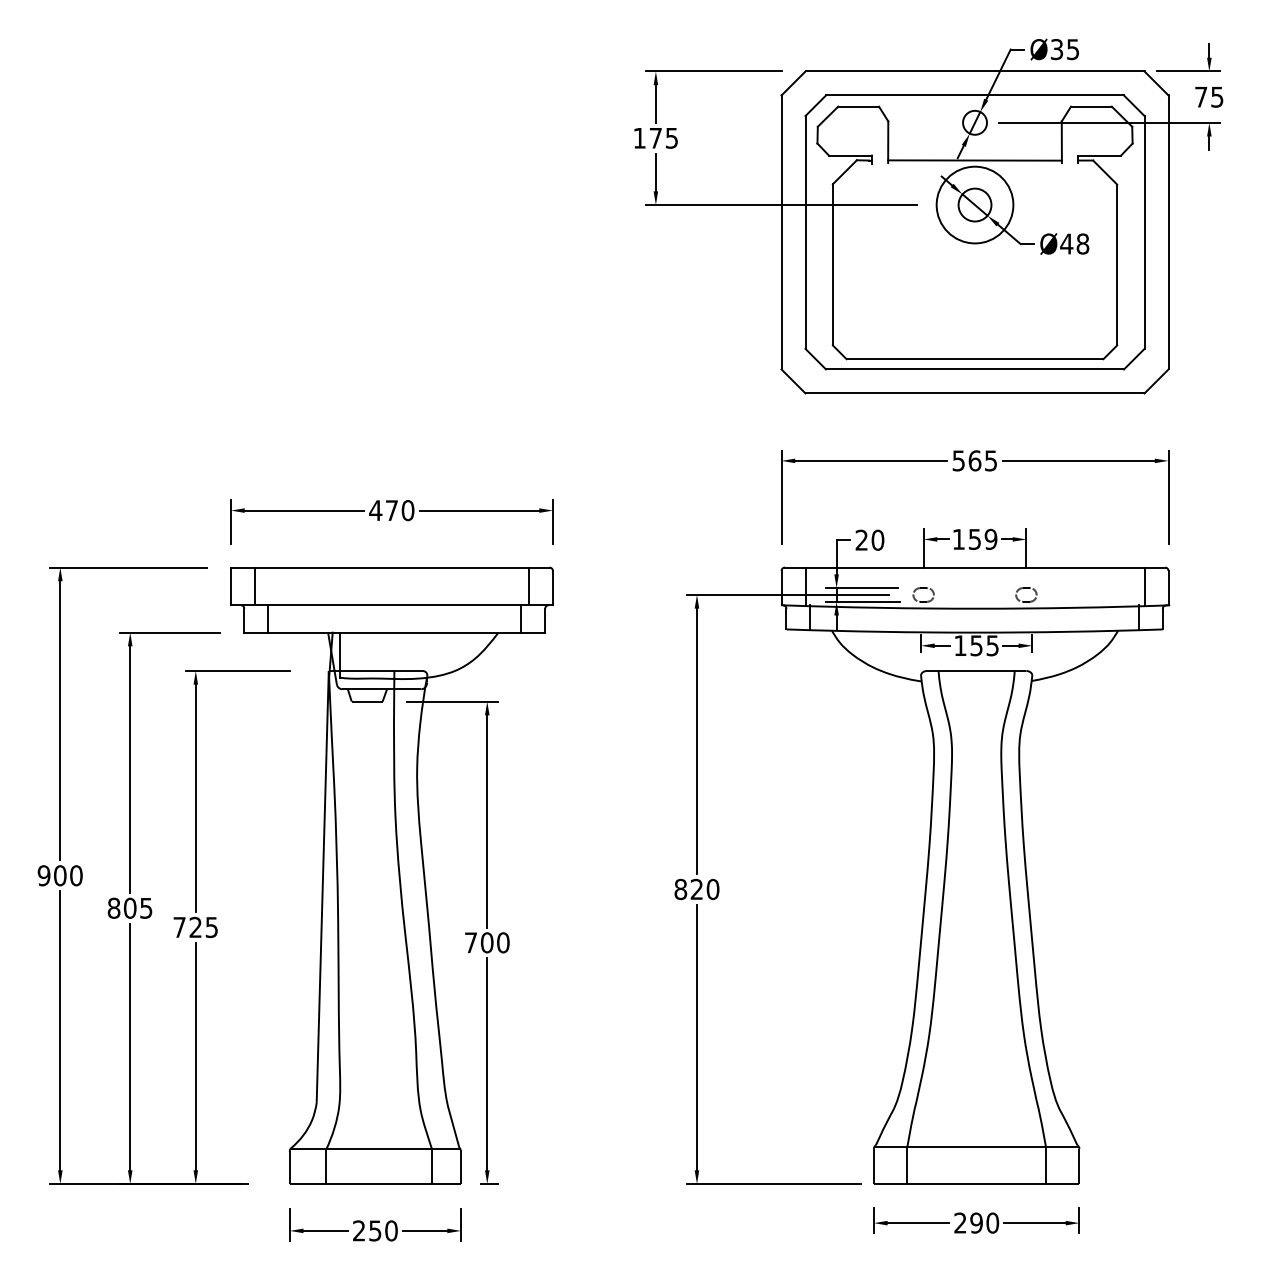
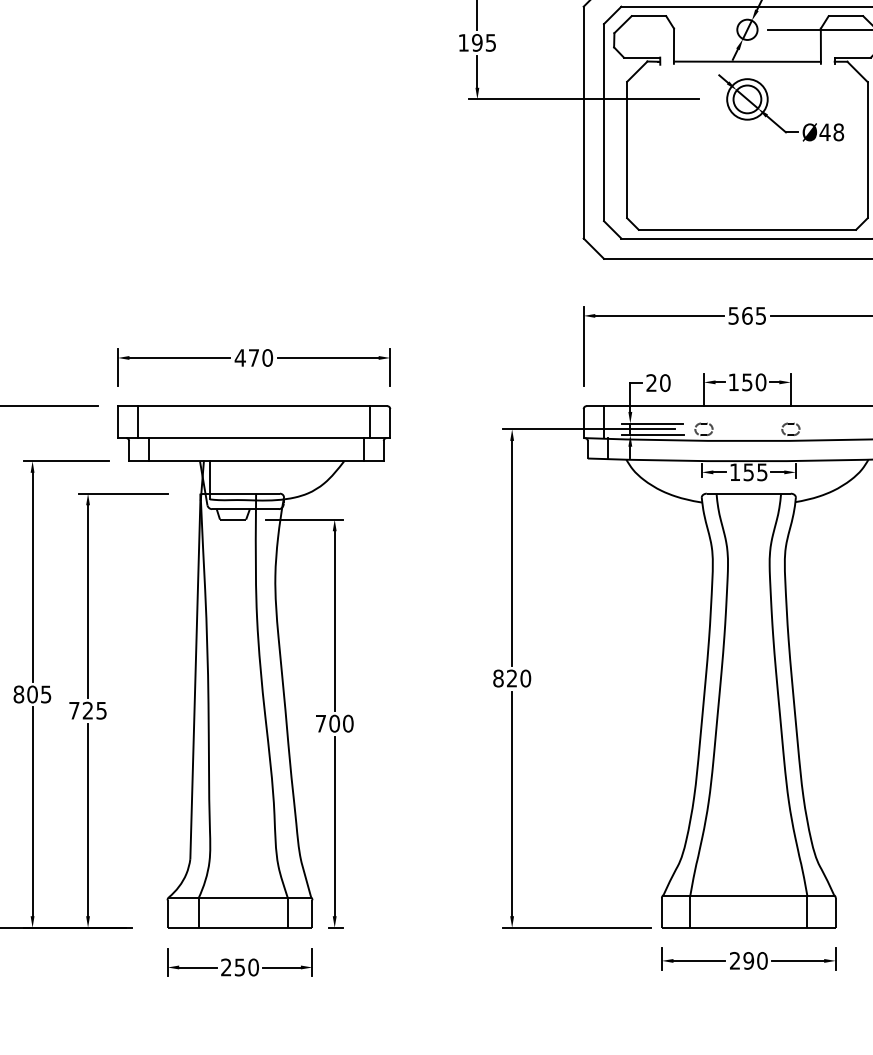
text: (655, 137) -> (477, 42), 175 -> 195
circle: (975, 205) -> (747, 99), size x0.62
text: (990, 539) -> (760, 382), 159 -> 150

